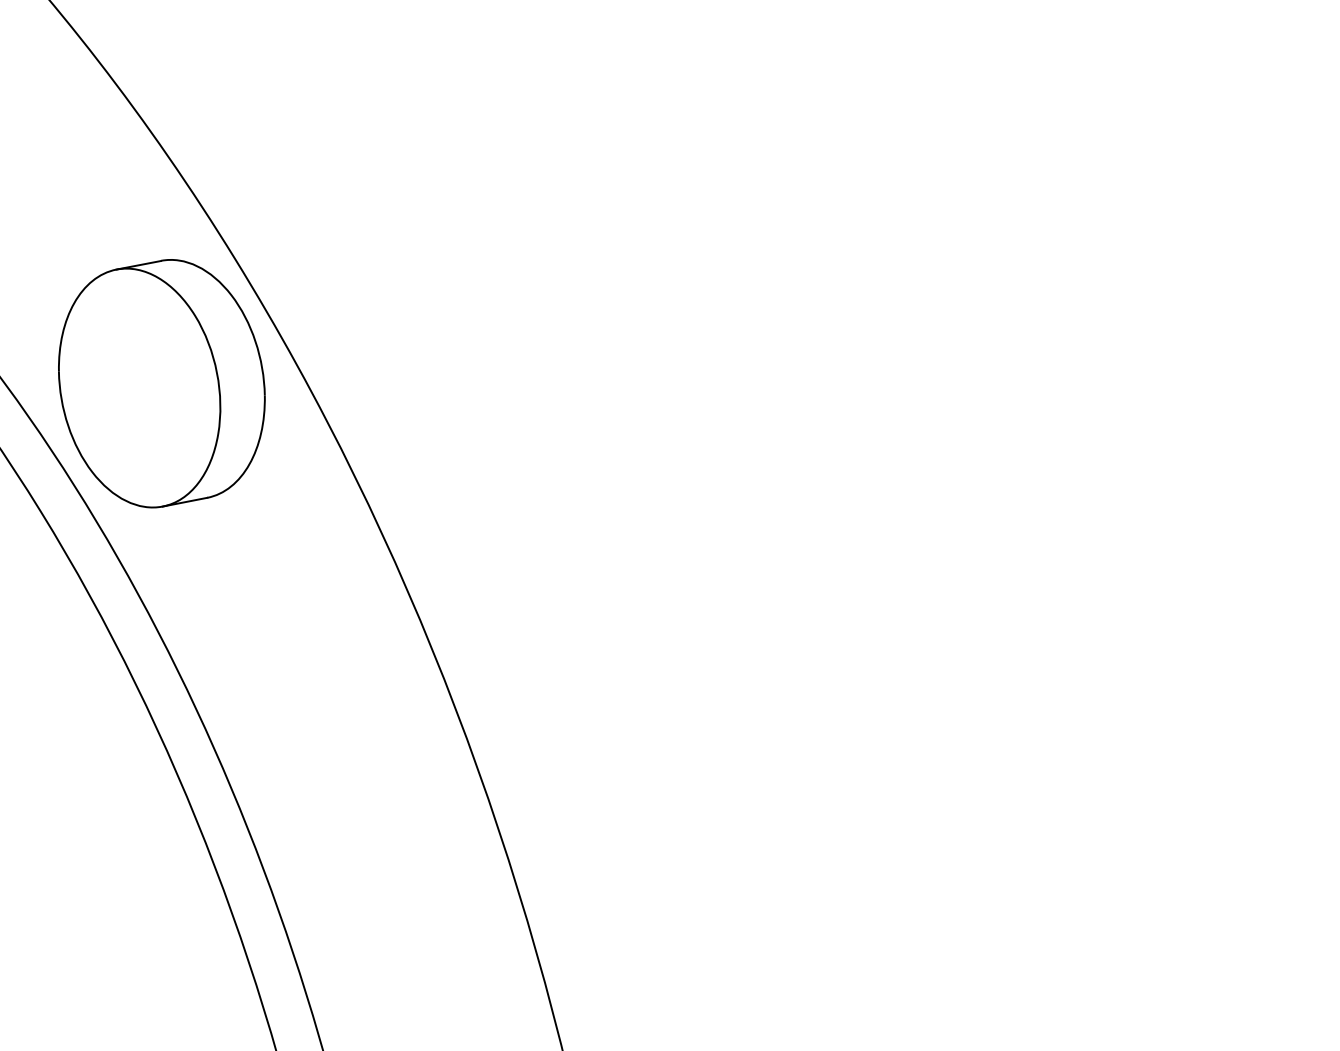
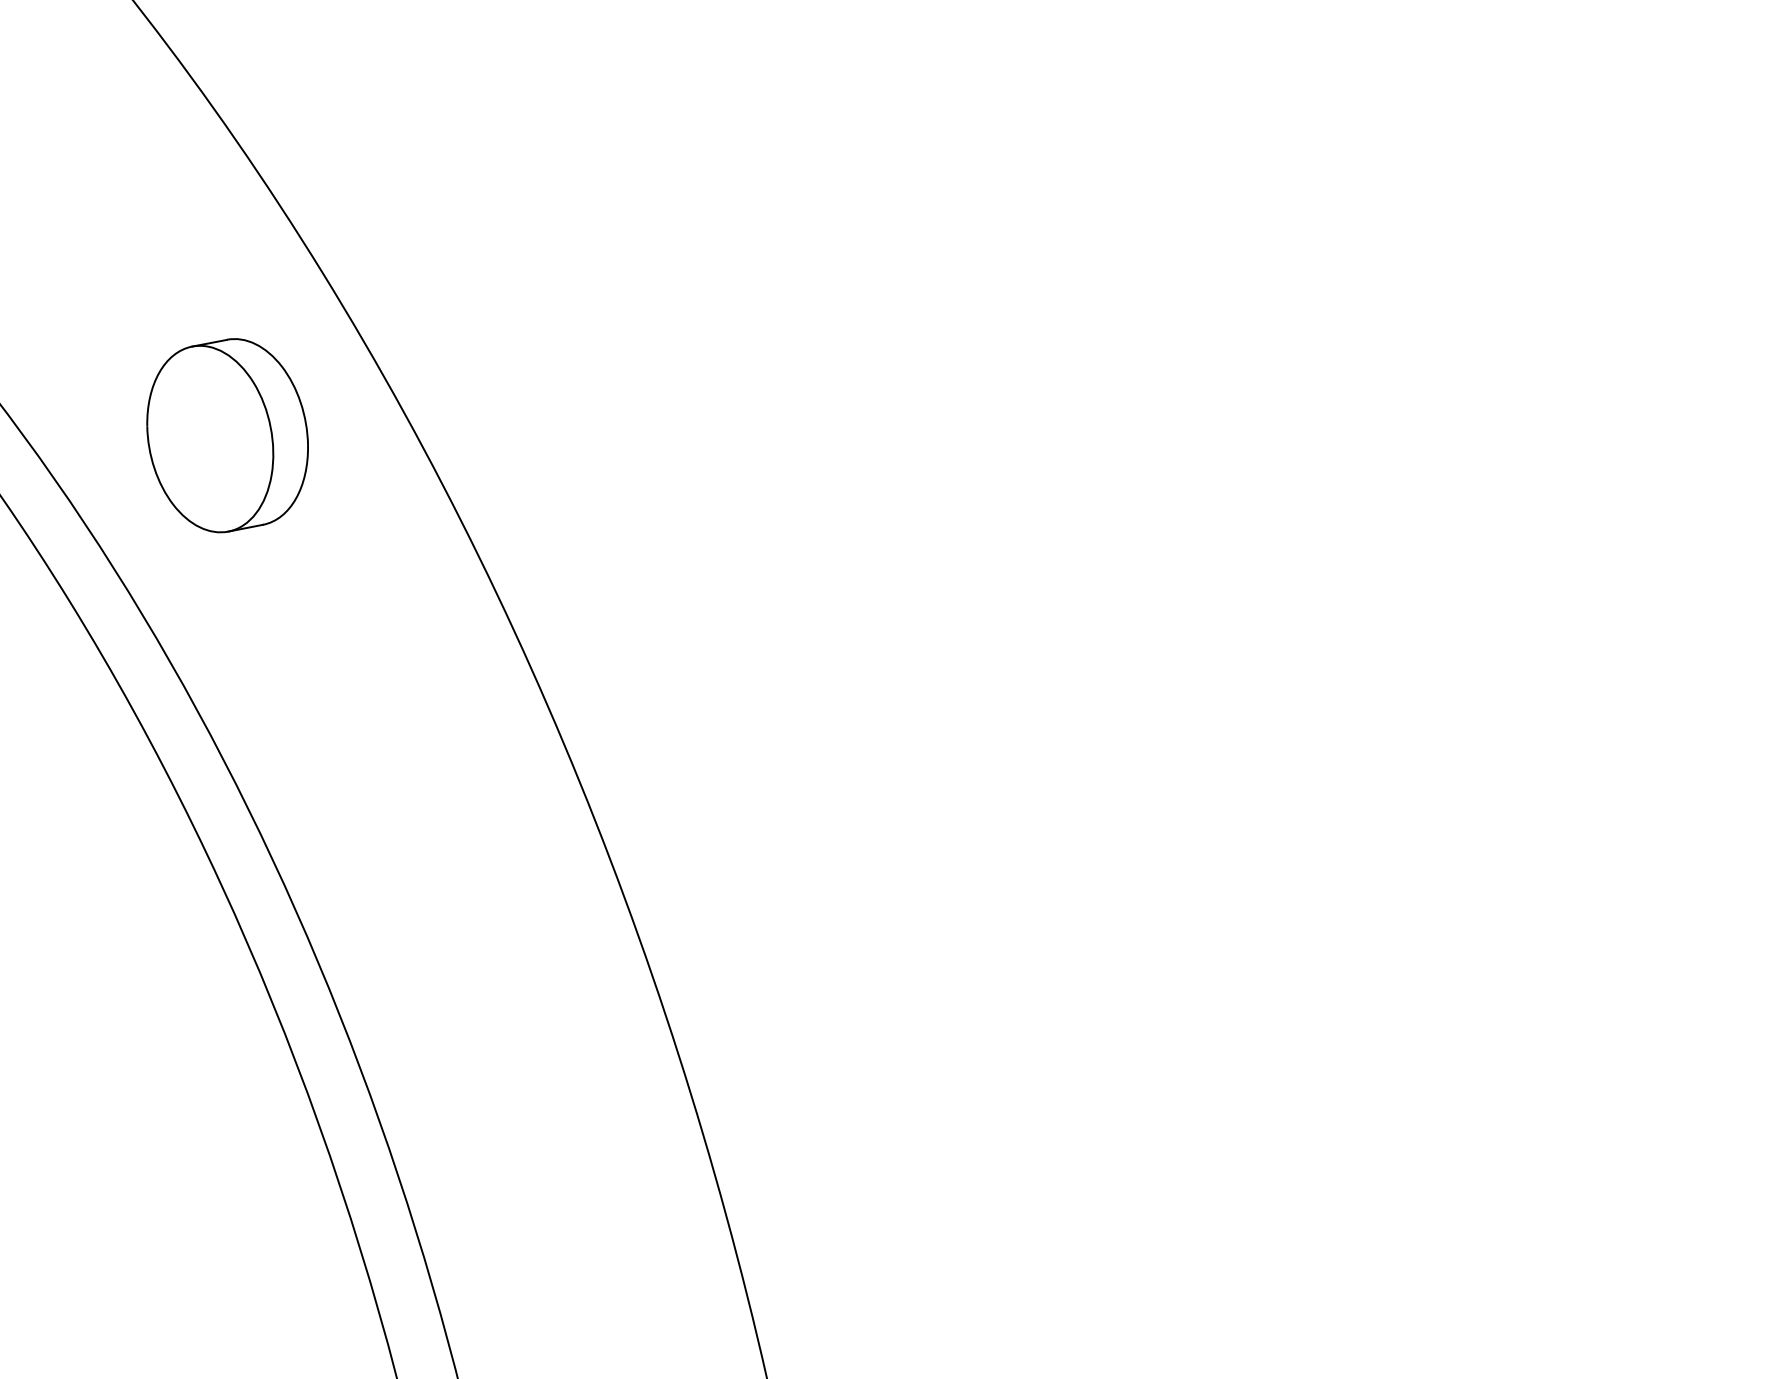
part: (161, 383) -> (227, 435), size x0.6

